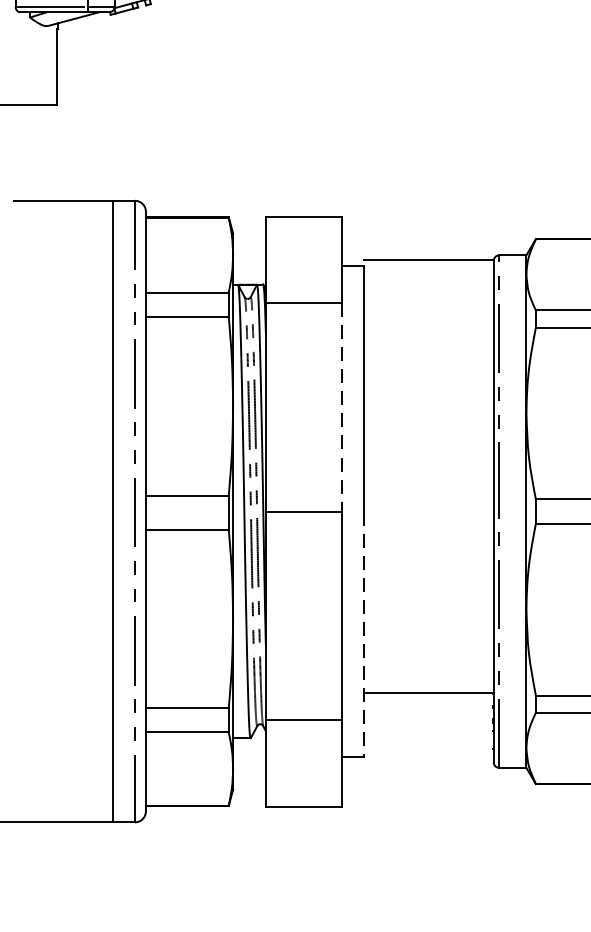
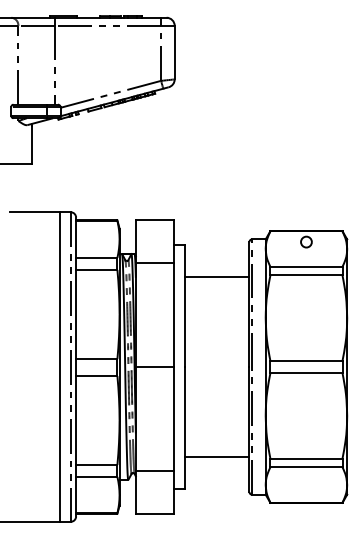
line: (427, 259) -> (216, 276), moved
line: (341, 408) -> (173, 315), dashed -> solid
line: (363, 634) -> (184, 428), dashed -> solid

